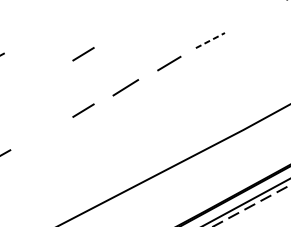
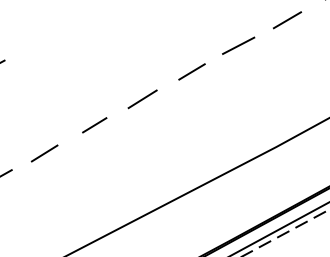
line: (253, 18) -> (287, 20), added
line: (210, 40) -> (238, 45), dashed -> solid
line: (83, 54) -> (94, 61), removed
line: (39, 135) -> (44, 153), added

